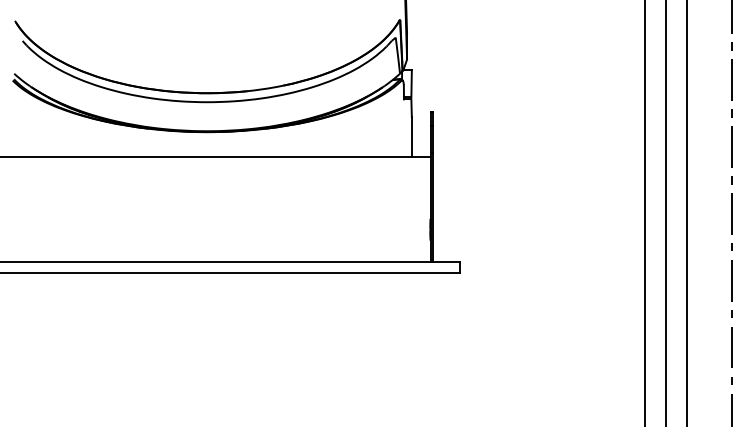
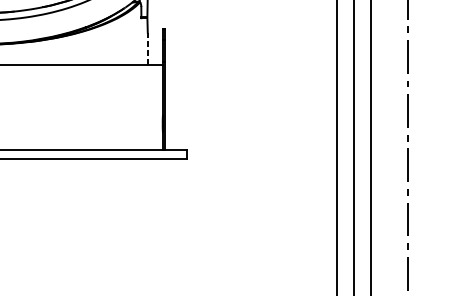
line: (411, 136) -> (147, 48), solid -> dashed

